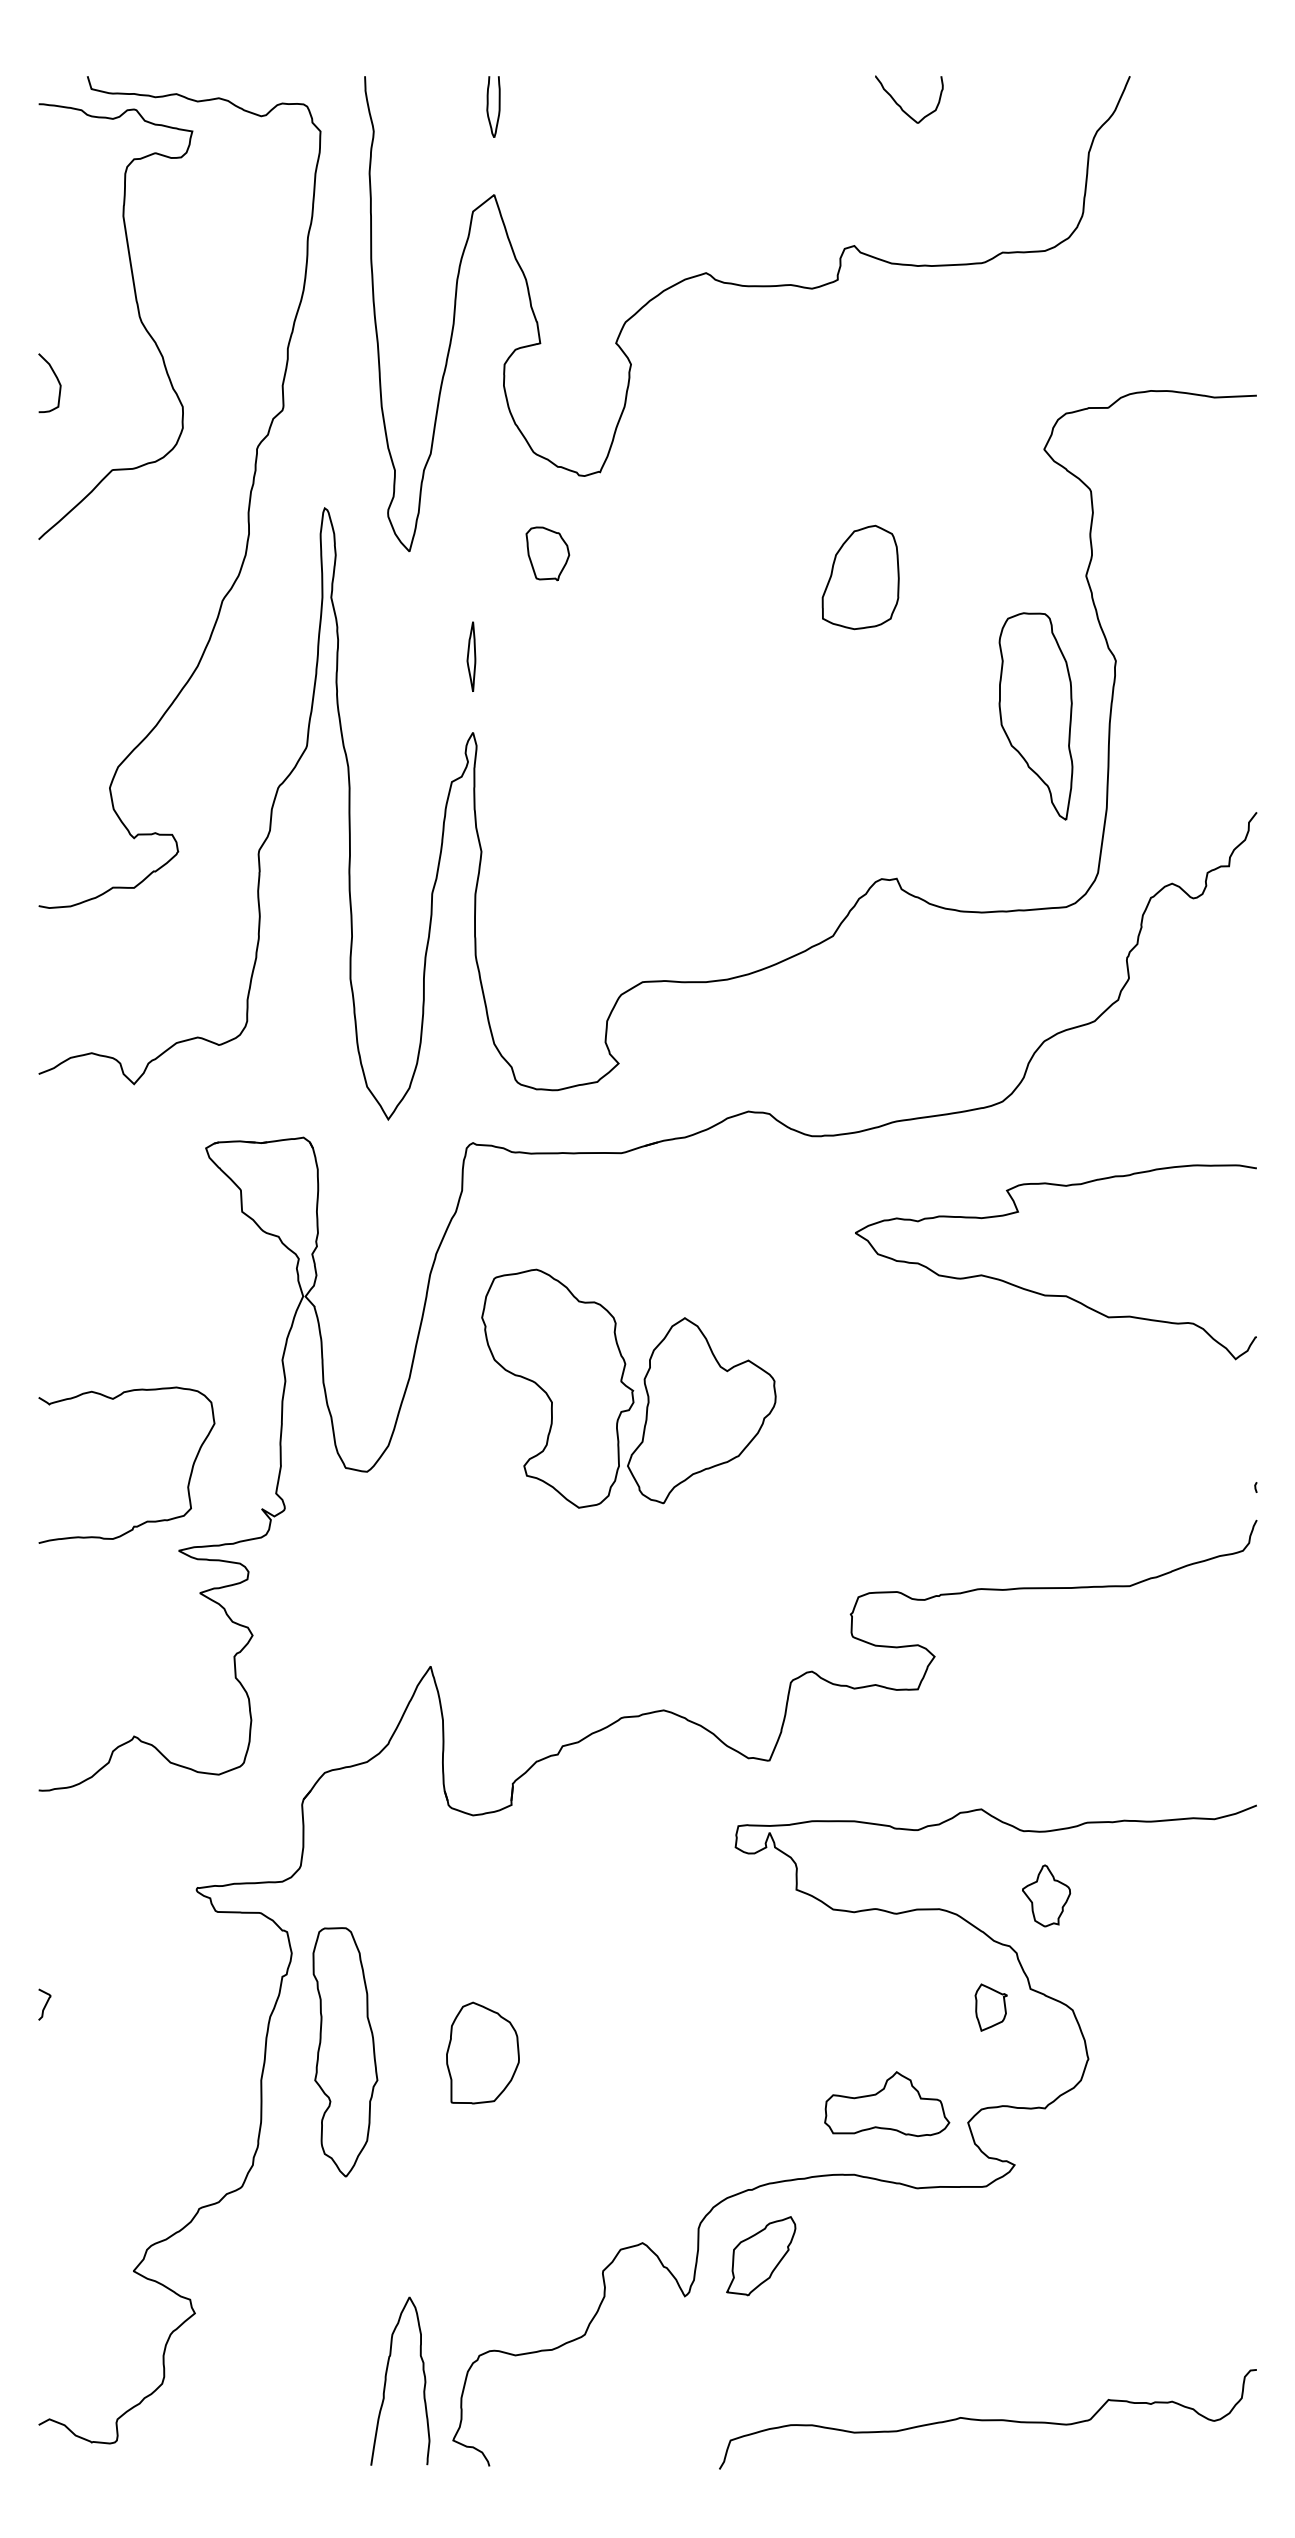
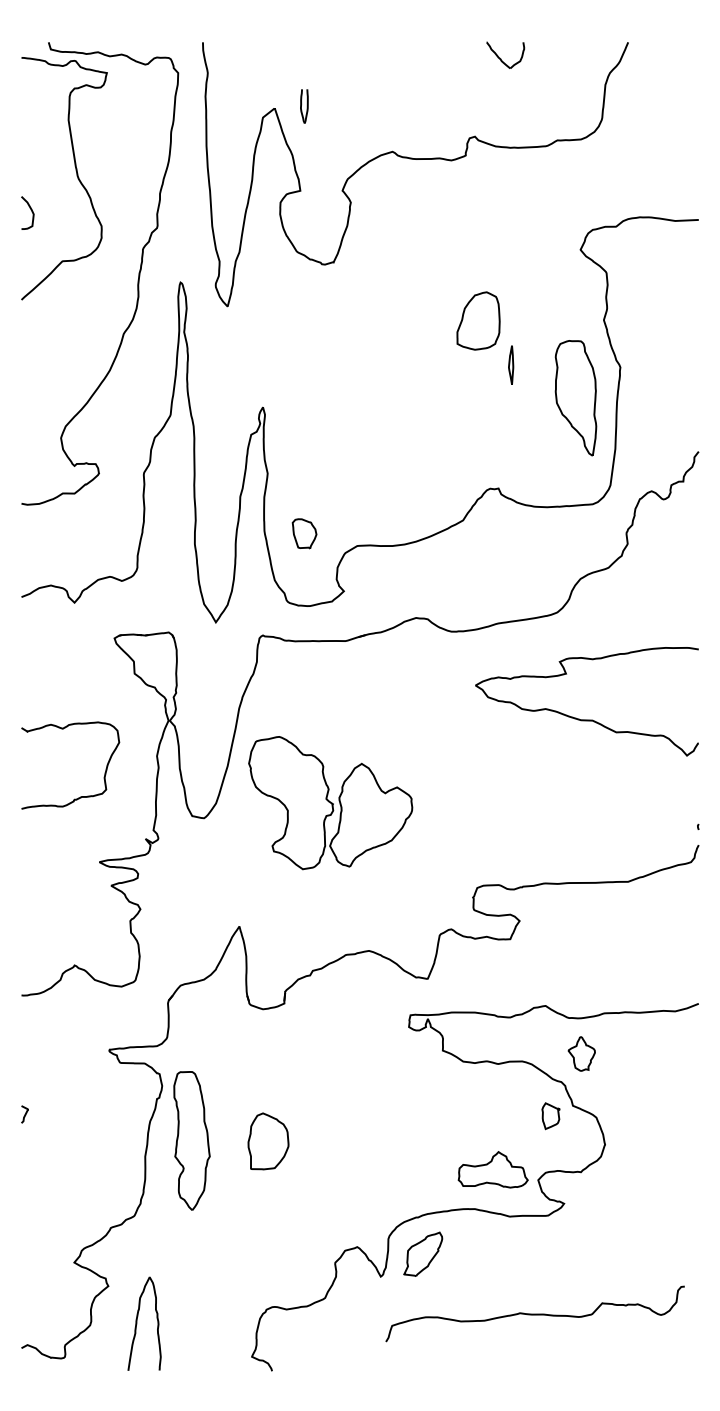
part: (493, 107) -> (304, 106), moved
part: (547, 553) -> (304, 533), moved
part: (472, 655) -> (511, 364), moved
part: (628, 1389) -> (330, 803), moved
curve: (144, 1520) -> (80, 796), moved
curve: (387, 2380) -> (137, 1323), moved
curve: (986, 2418) -> (534, 1313), moved

